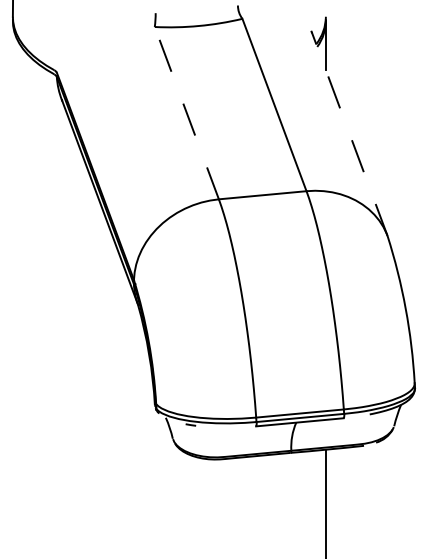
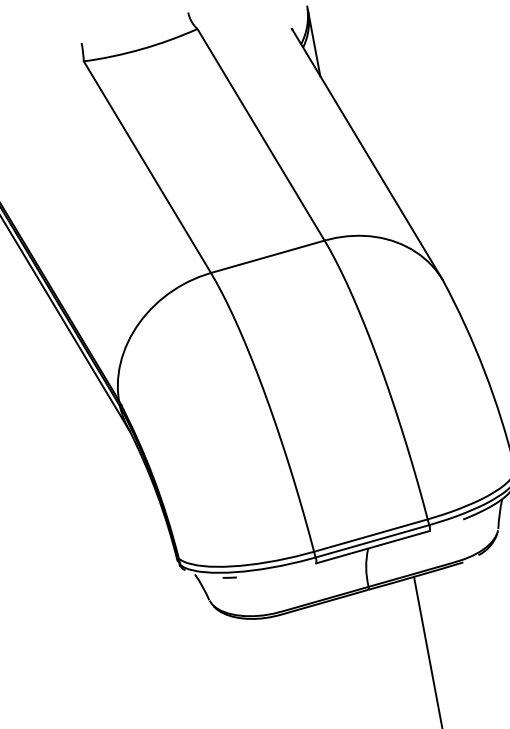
line: (186, 113) -> (147, 167), dashed -> solid
line: (349, 133) -> (367, 153), dashed -> solid

